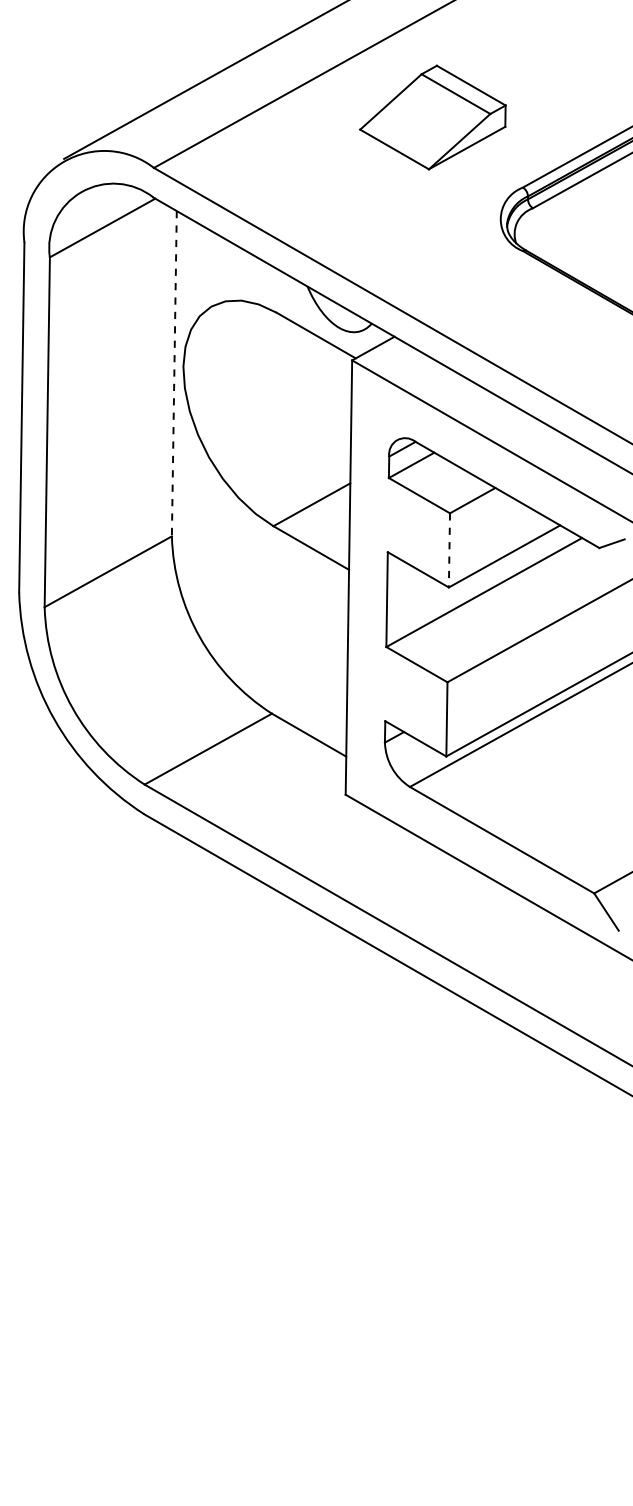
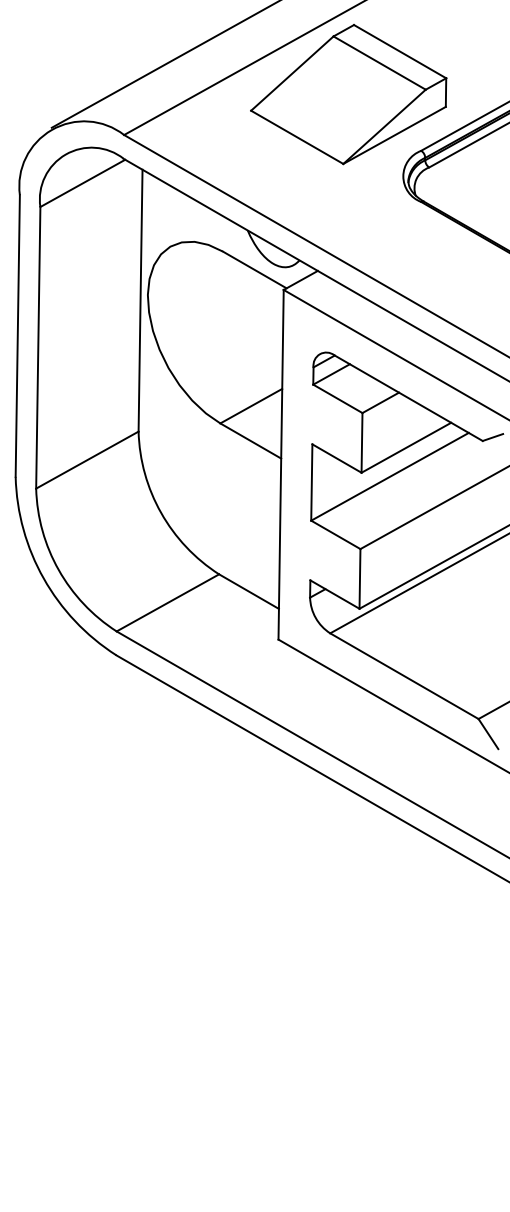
part: (432, 117) -> (348, 94), size x1.67
line: (174, 373) -> (140, 300), dashed -> solid
line: (449, 550) -> (362, 442), dashed -> solid

